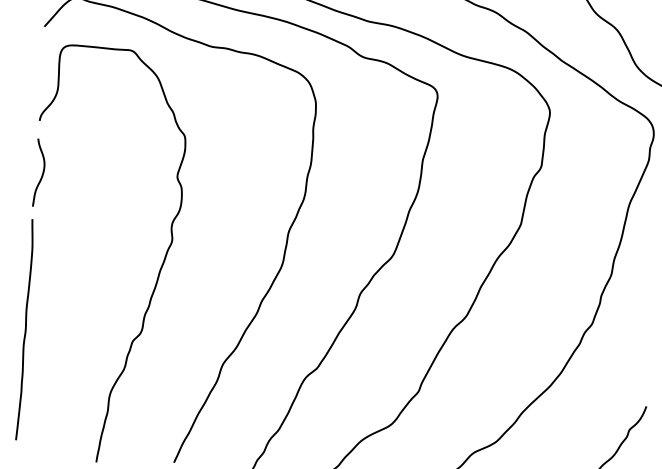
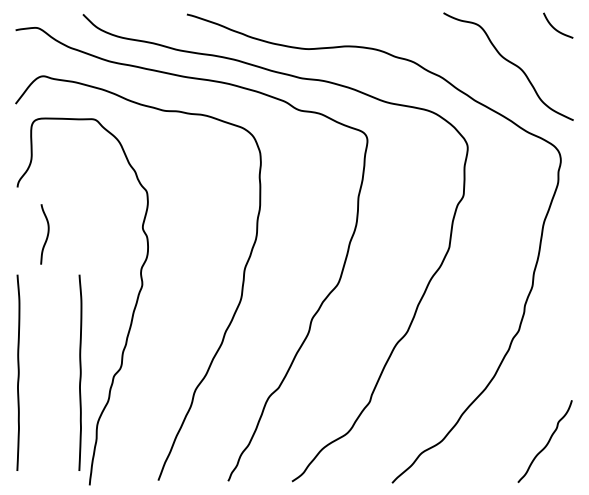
curve: (41, 175) -> (46, 236), moved
curve: (95, 334) -> (80, 372), added

